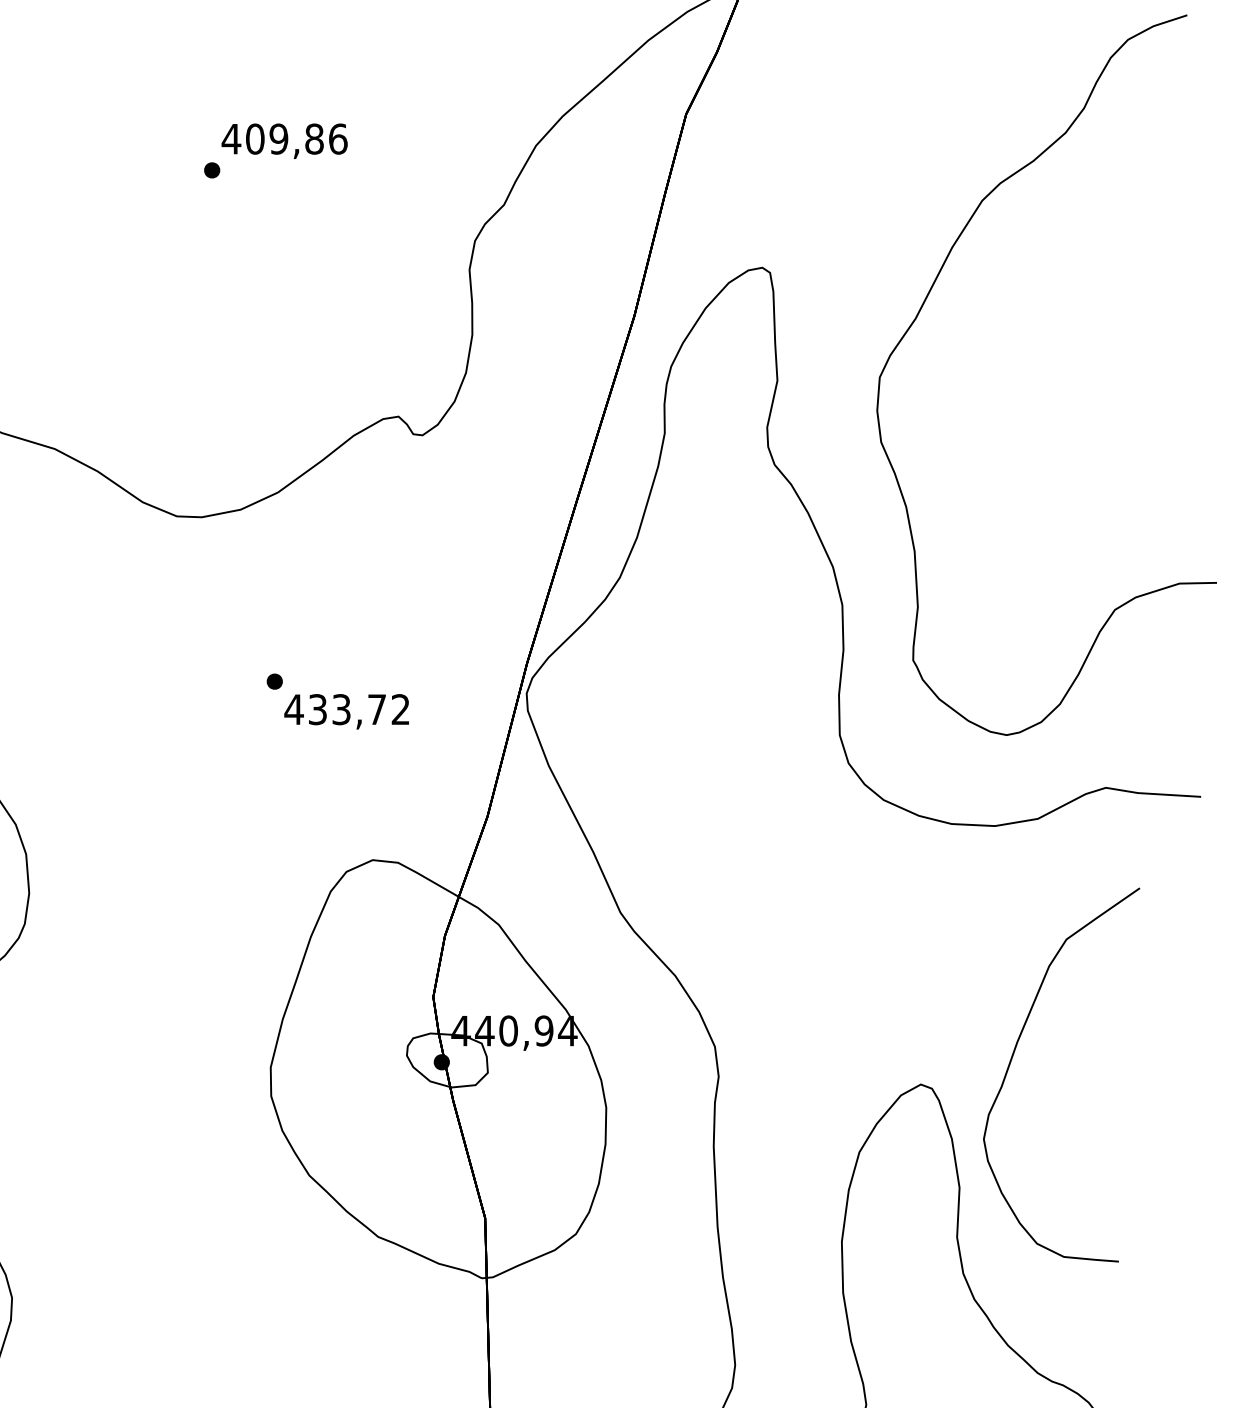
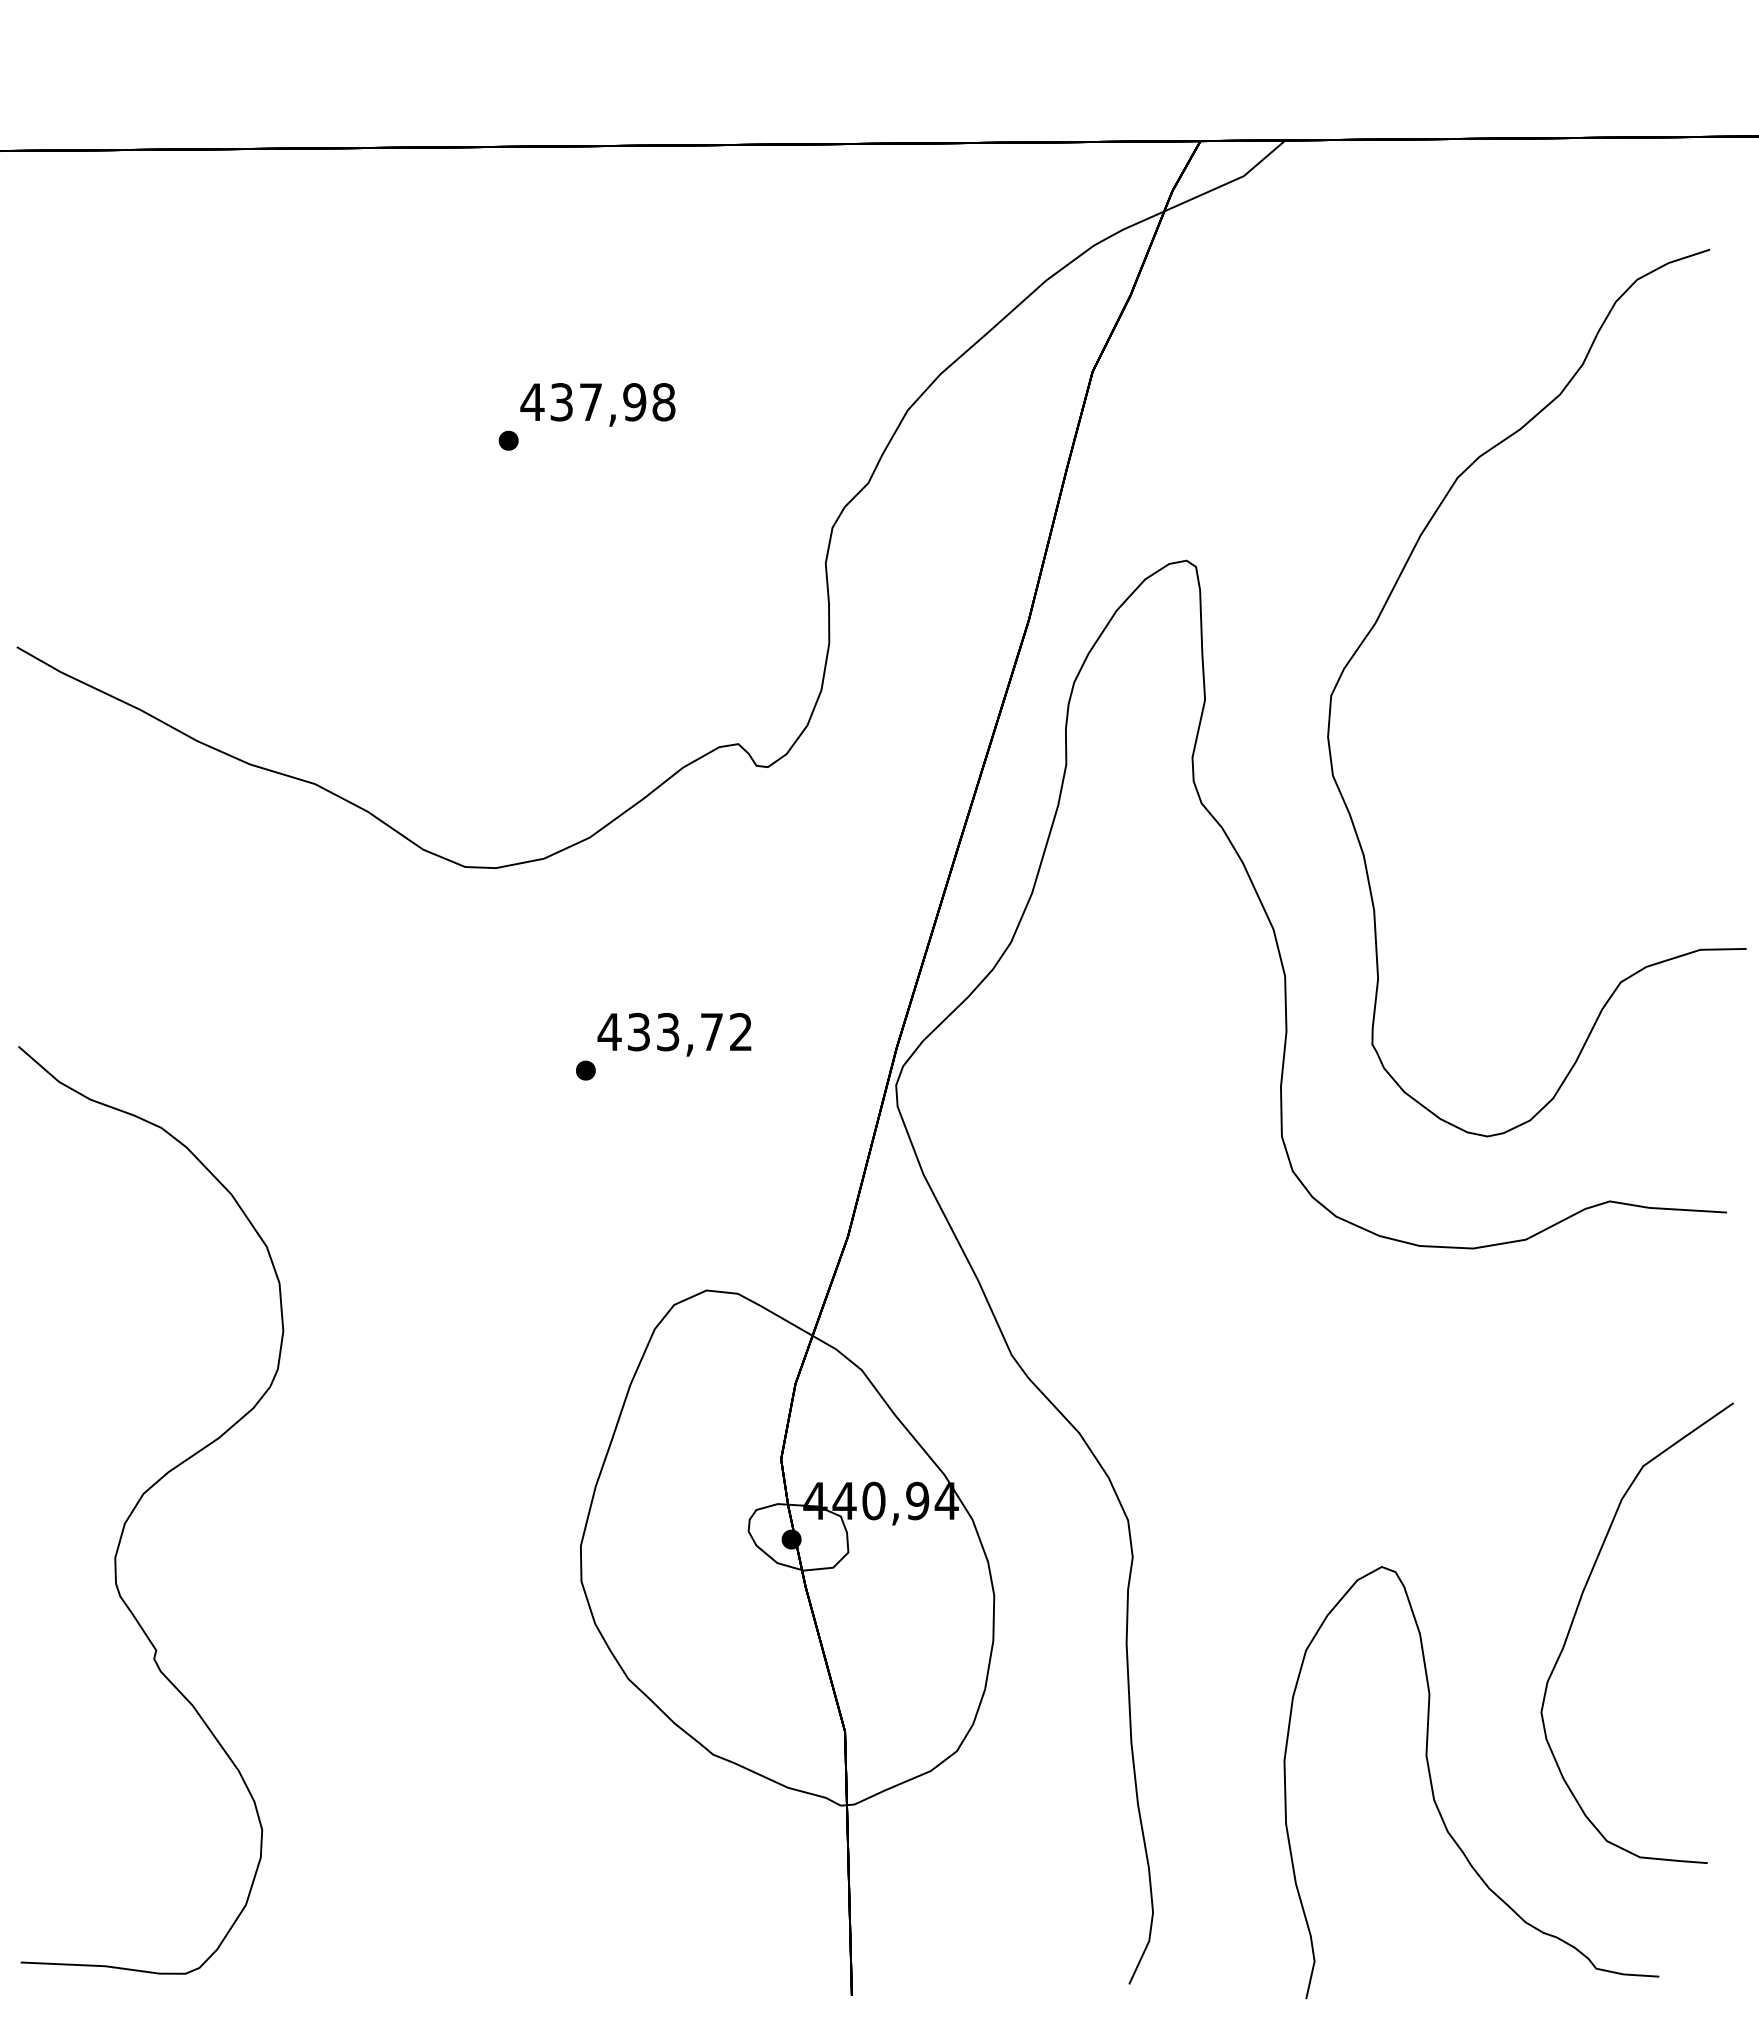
text: (296, 139) -> (612, 402), 409,86 -> 437,98
text: (346, 711) -> (674, 1034), moved
curve: (1013, 1054) -> (1578, 1608), moved

